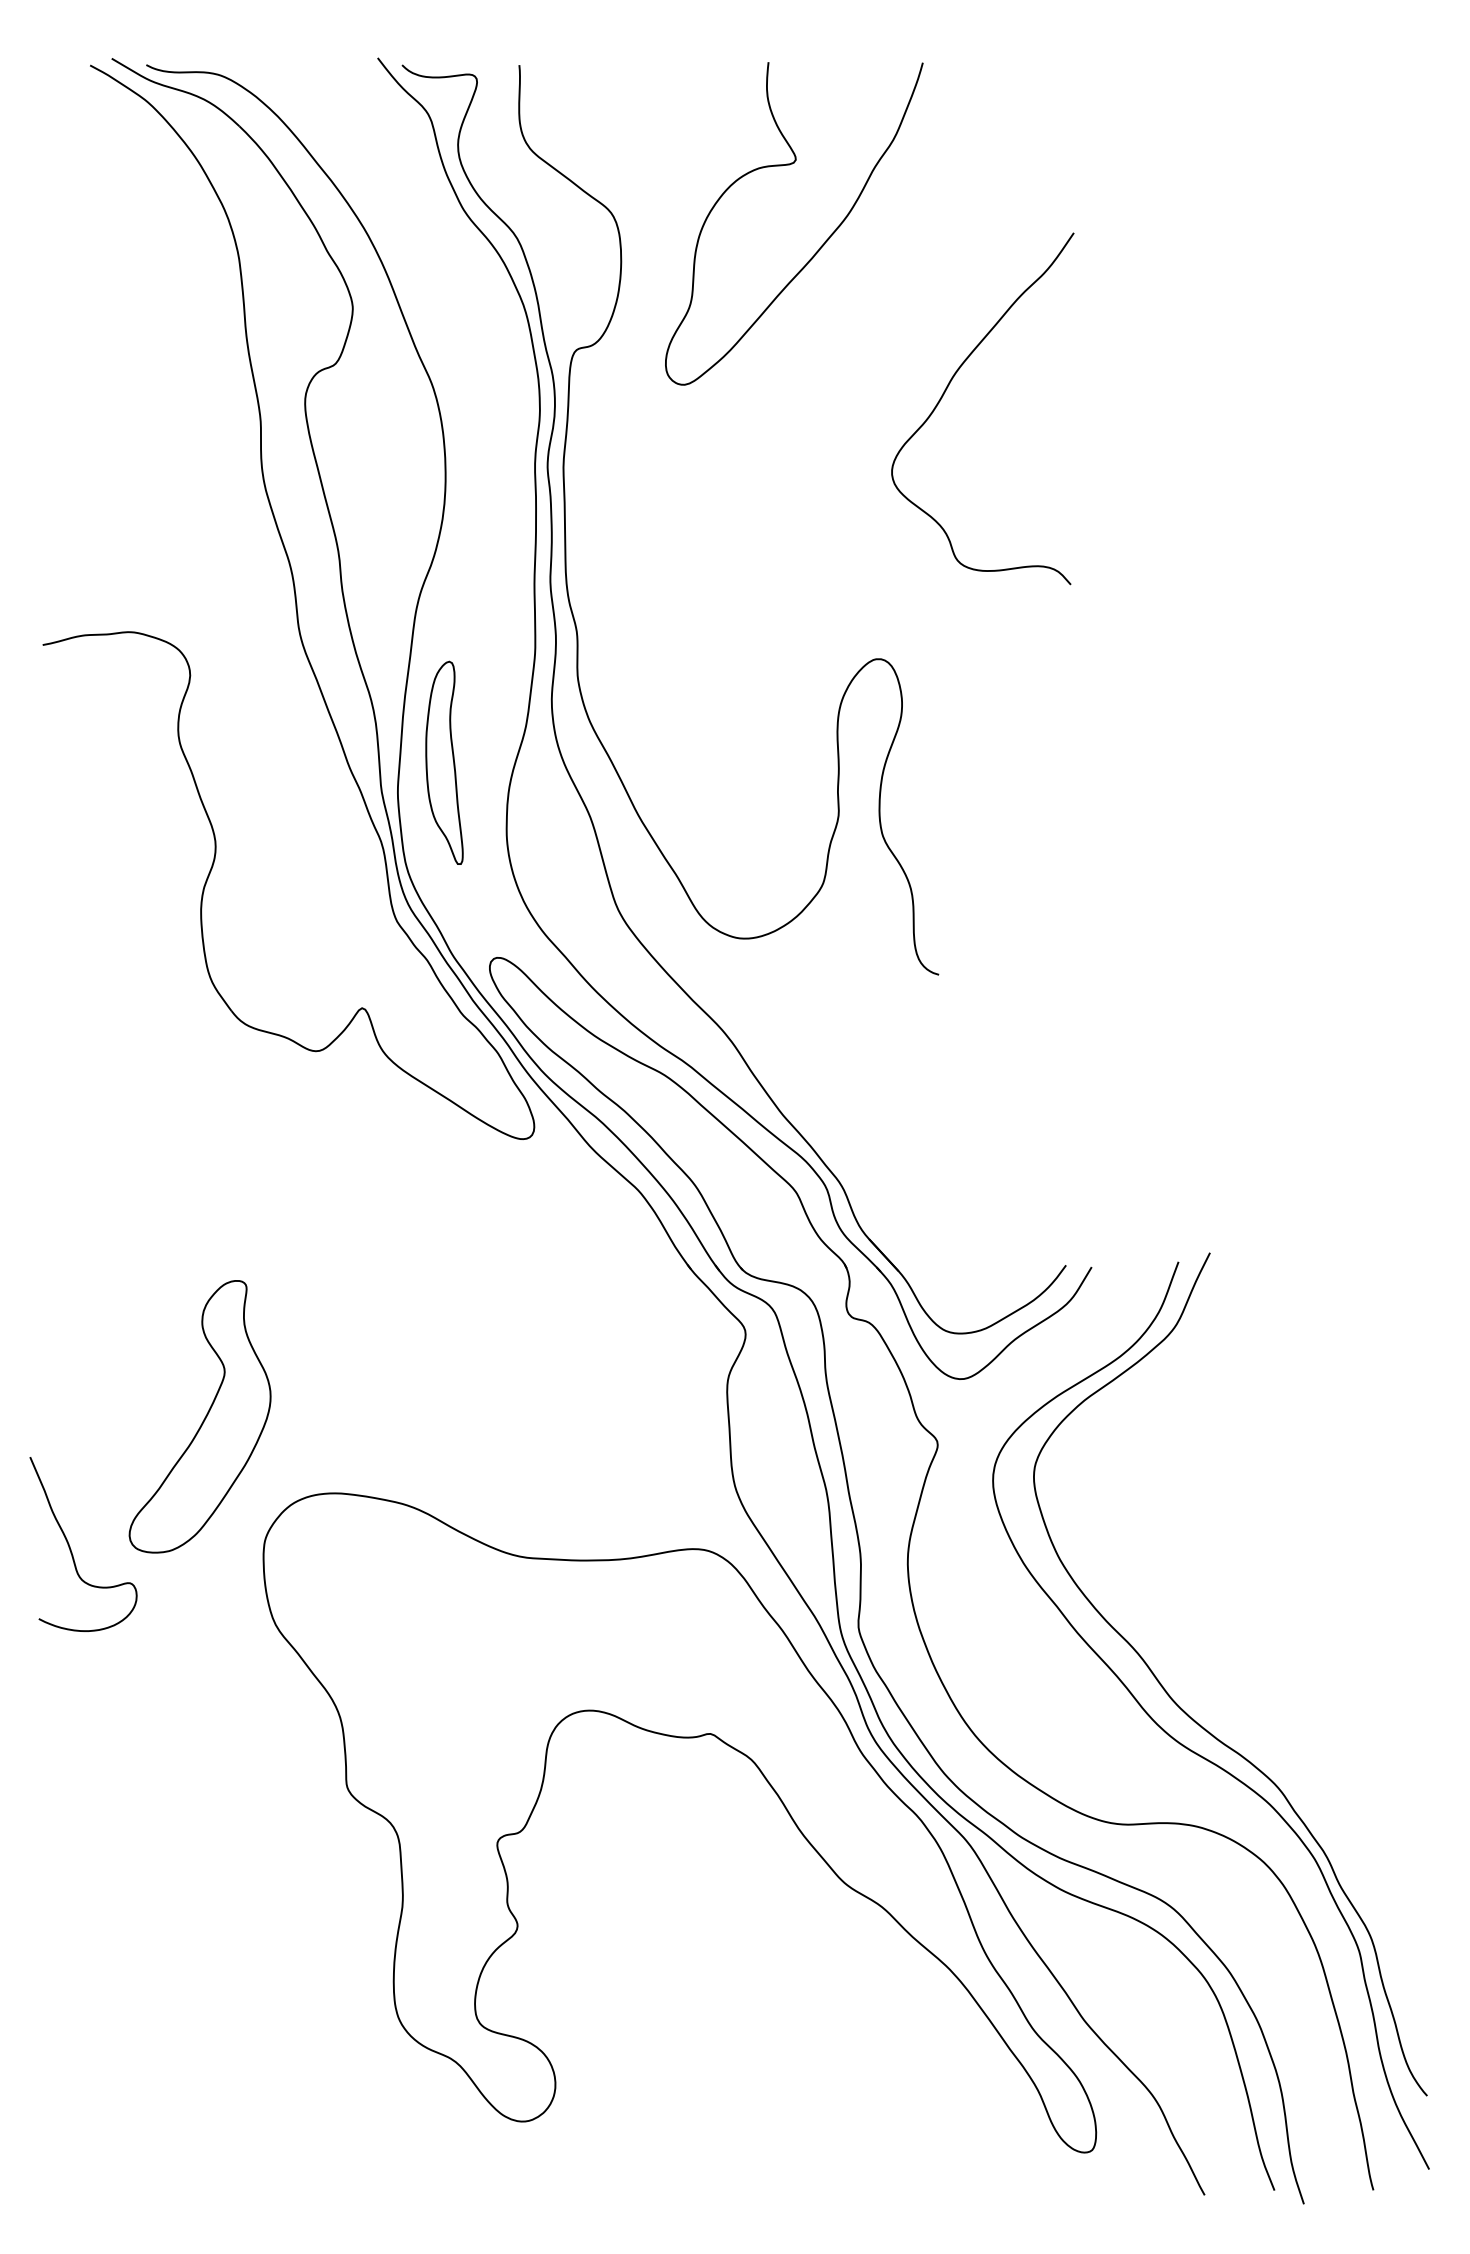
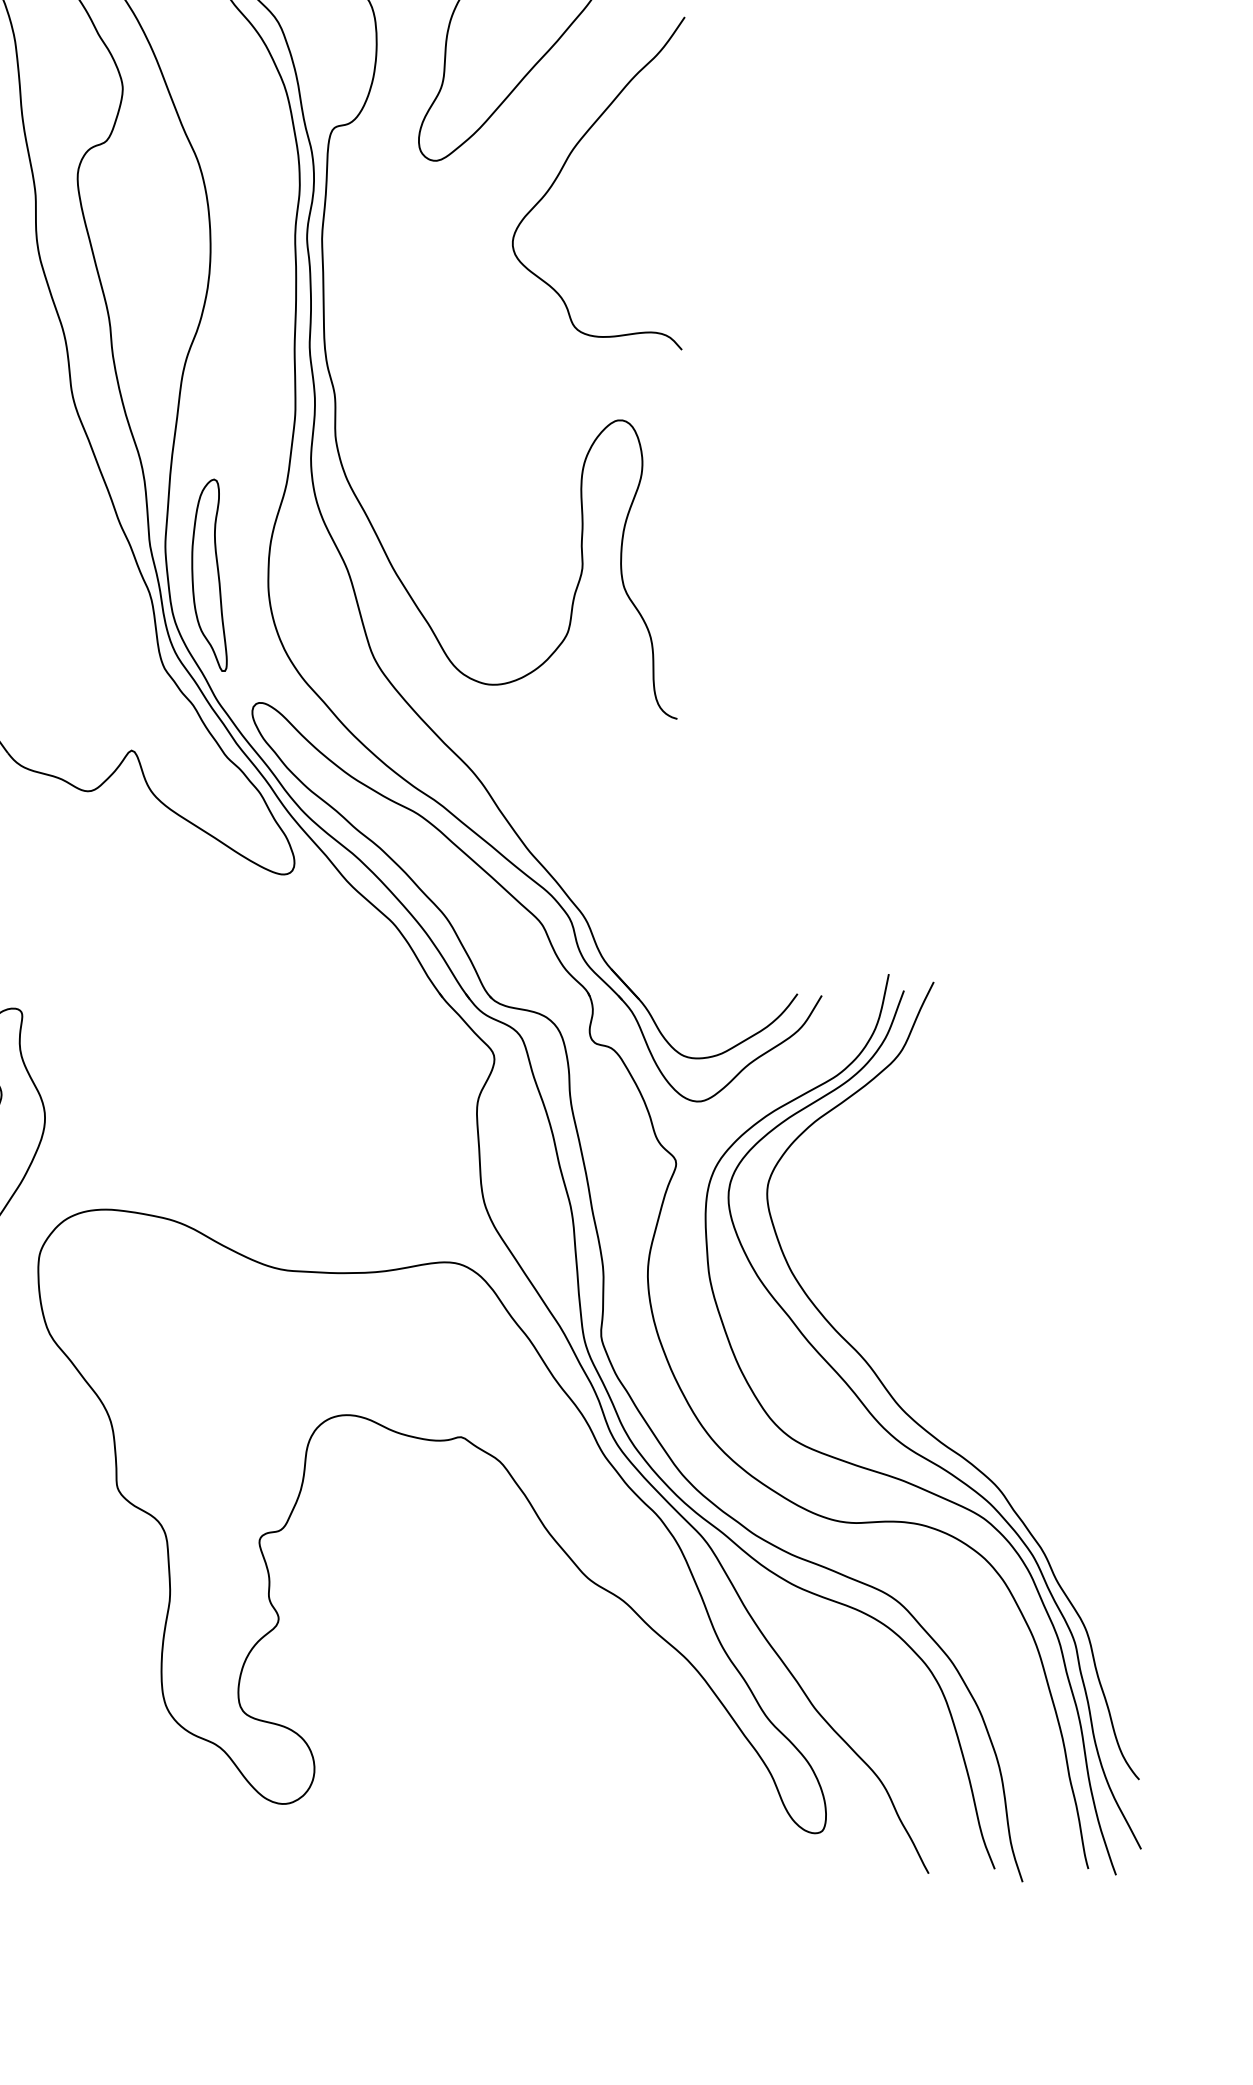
curve: (948, 387) -> (566, 163), moved
part: (444, 762) -> (209, 574), moved
curve: (1168, 1775) -> (894, 1476), added

